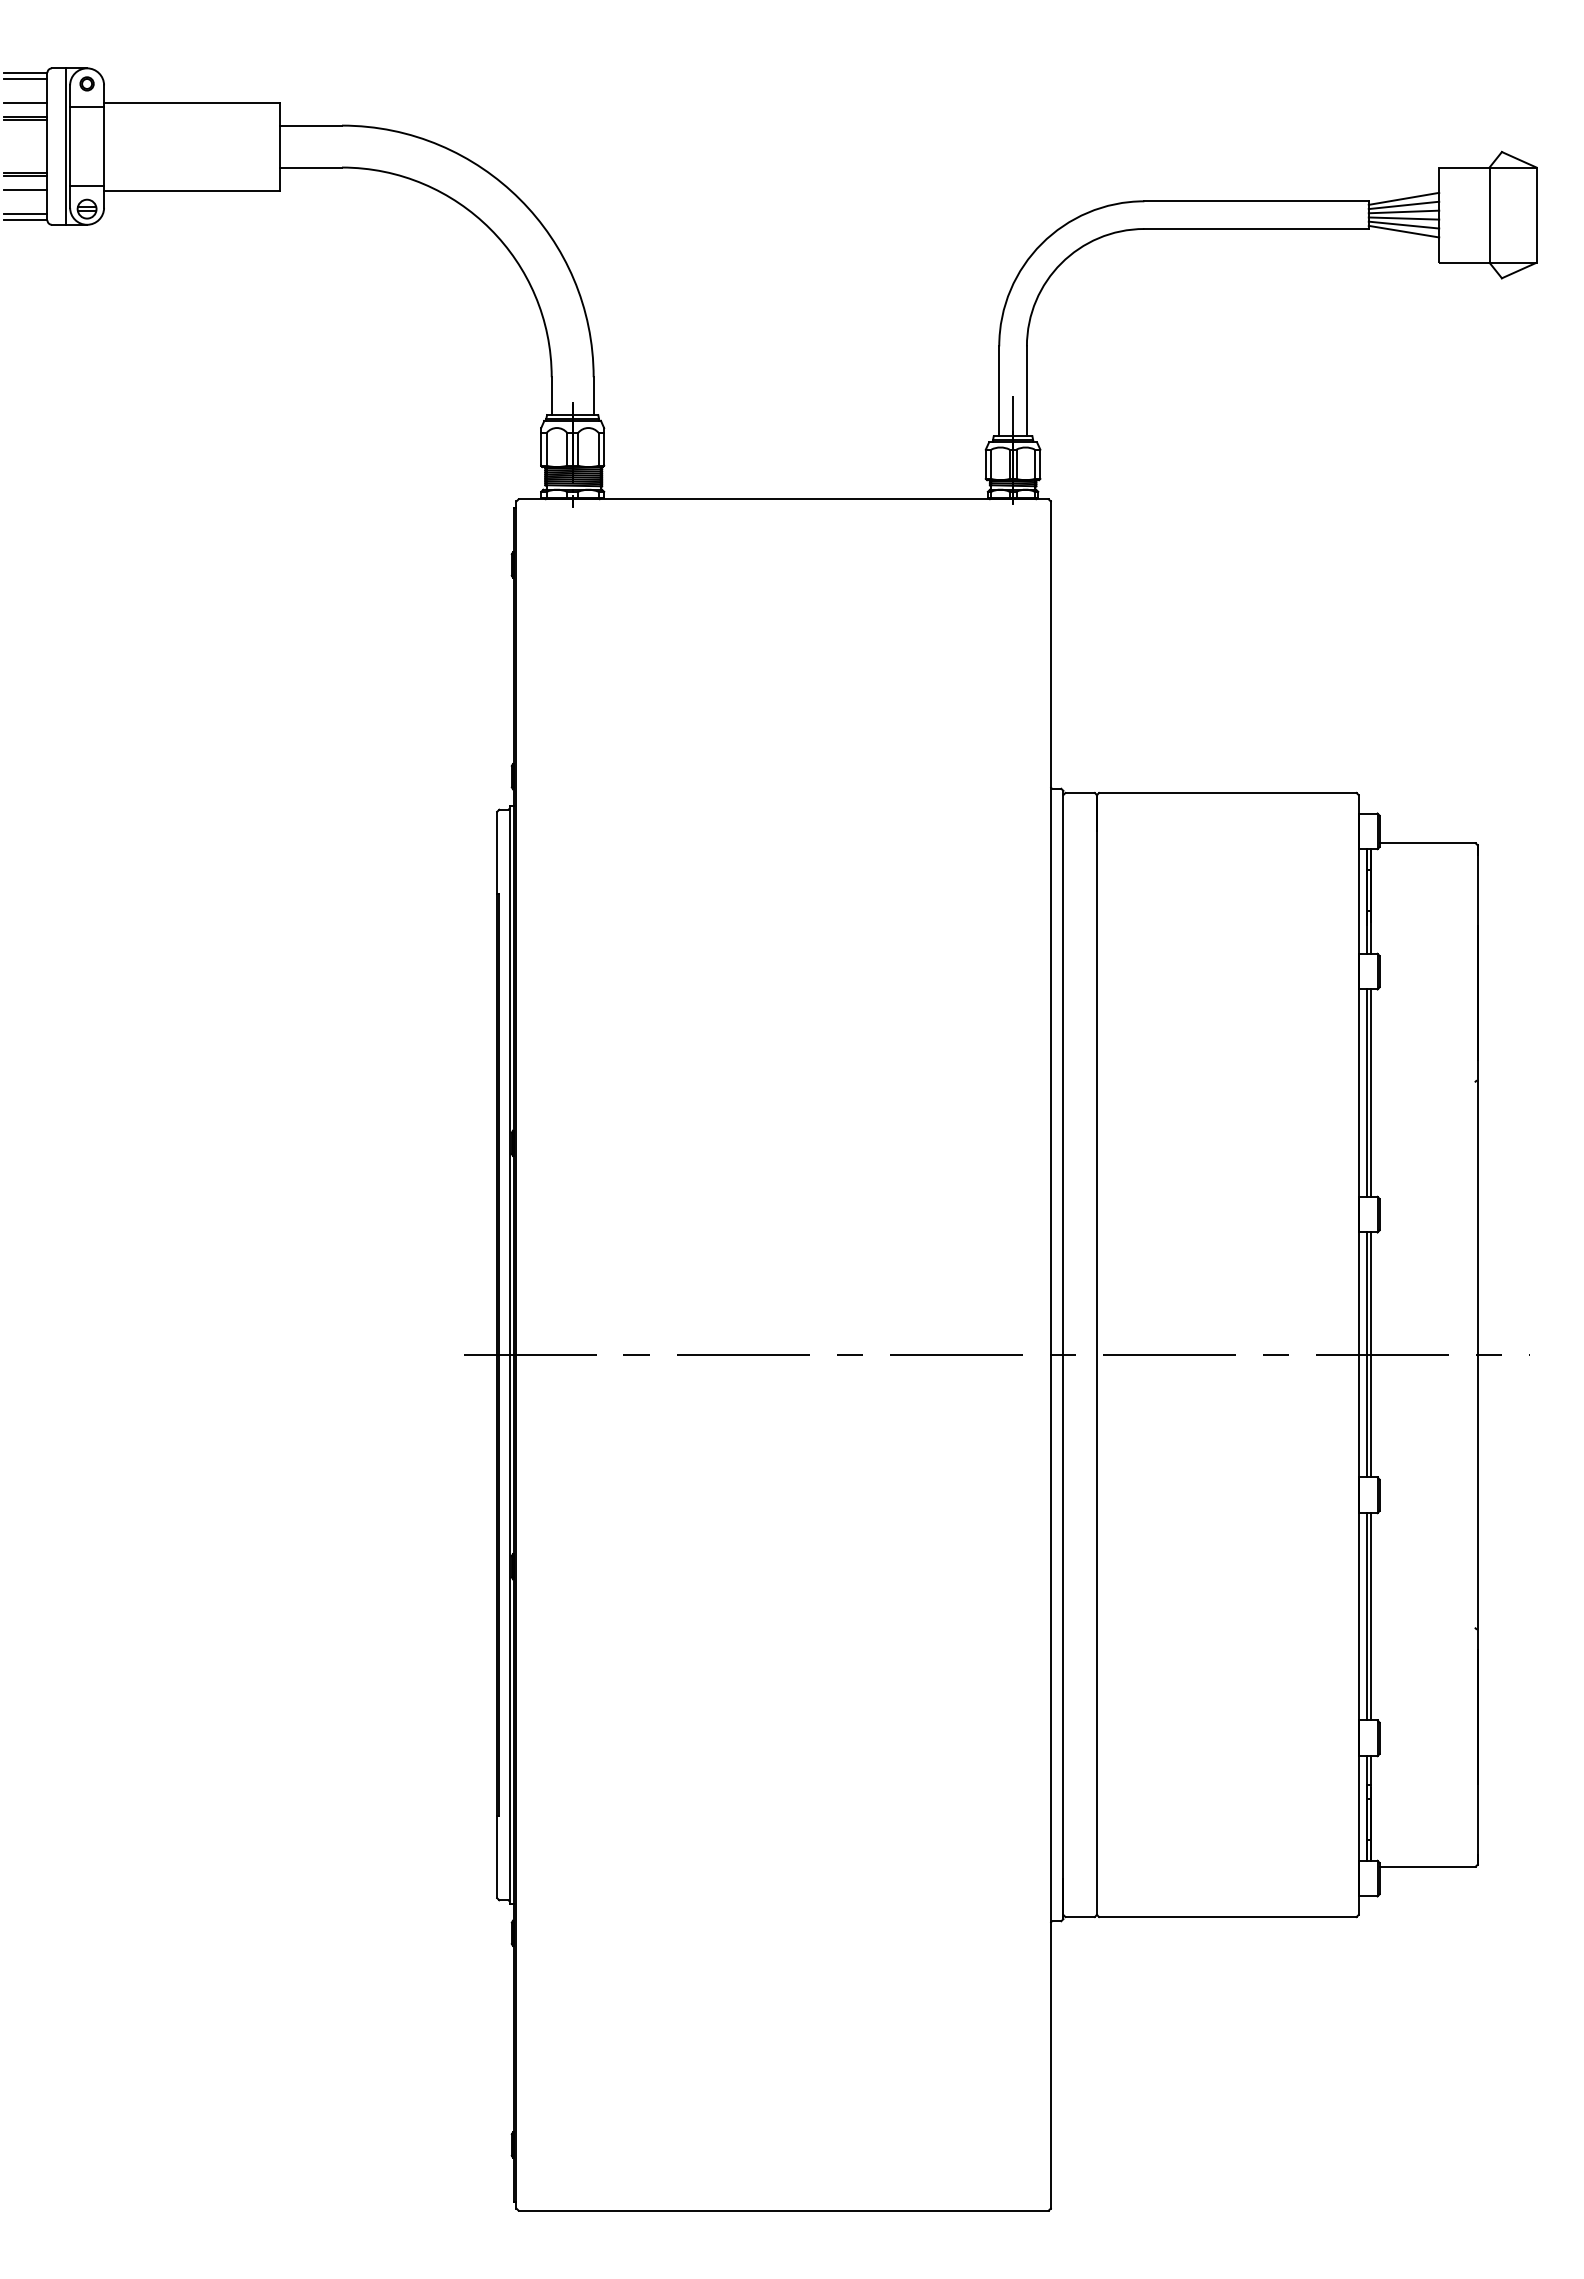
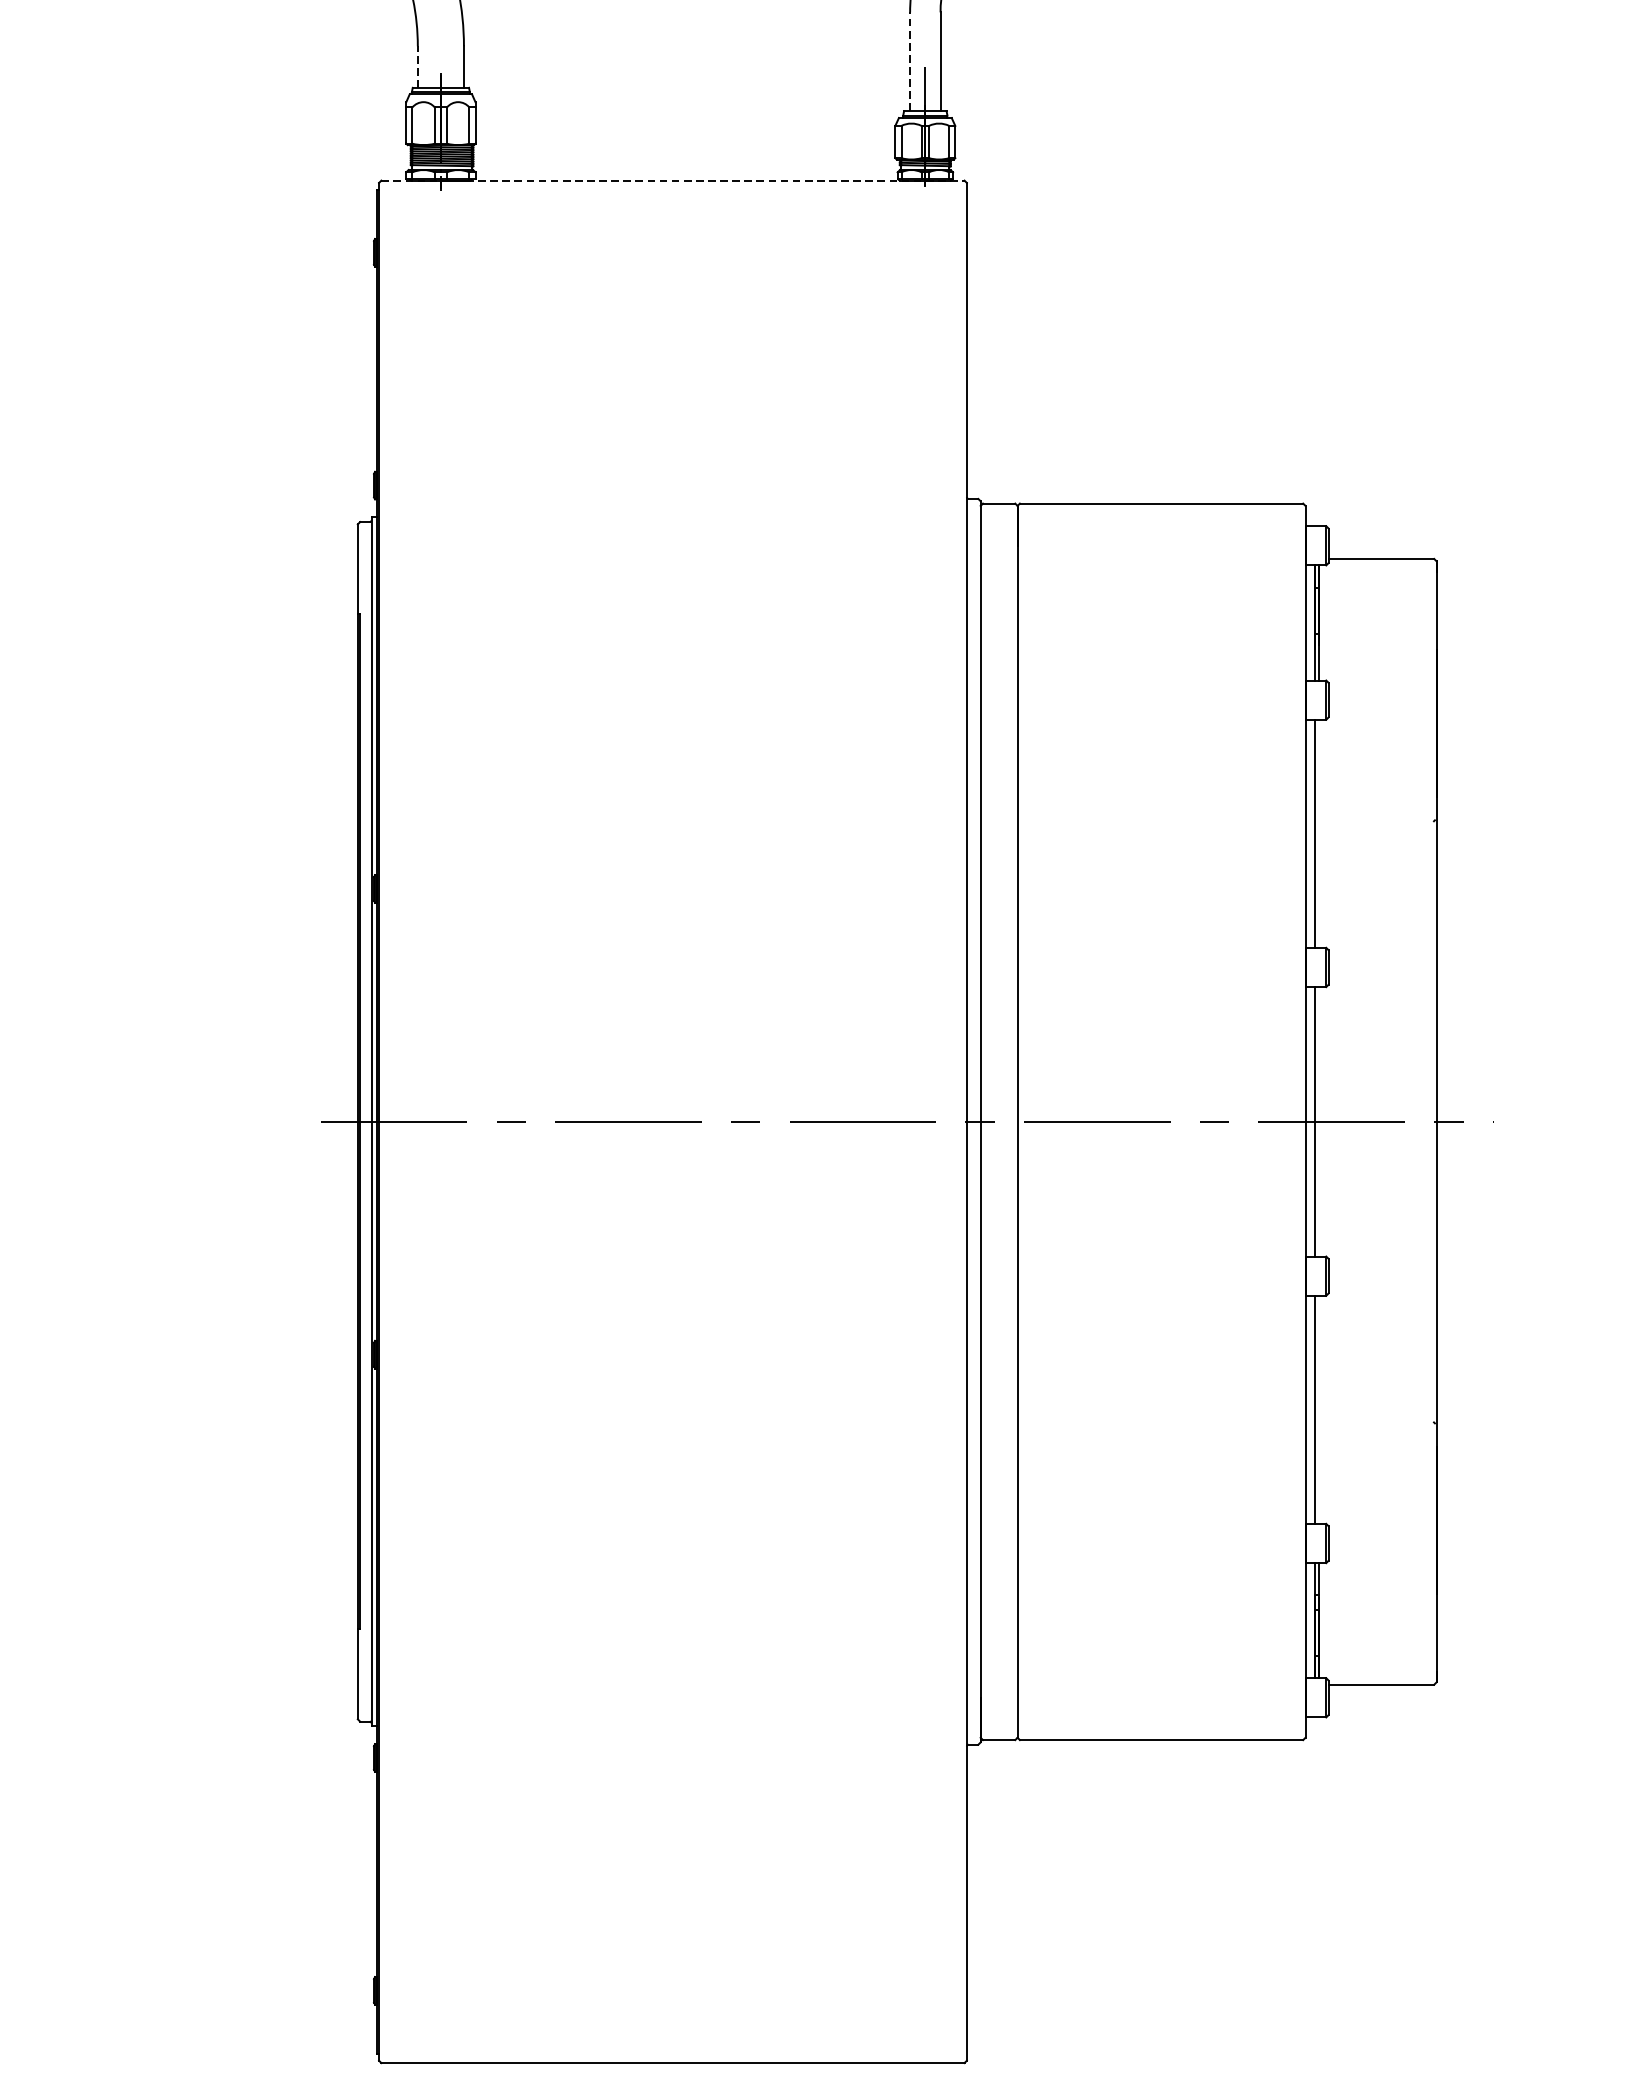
line: (999, 391) -> (910, 61), solid -> dashed
line: (551, 396) -> (417, 67), solid -> dashed
line: (784, 499) -> (673, 180), solid -> dashed
line: (1370, 1092) -> (1318, 833), removed
line: (1370, 1354) -> (1318, 1121), removed
line: (1370, 1616) -> (1318, 1409), removed

